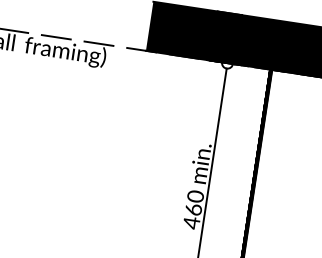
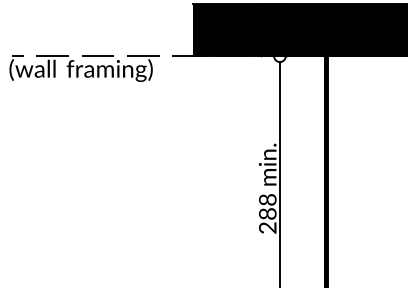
text: (193, 209) -> (267, 213), 460 -> 288

